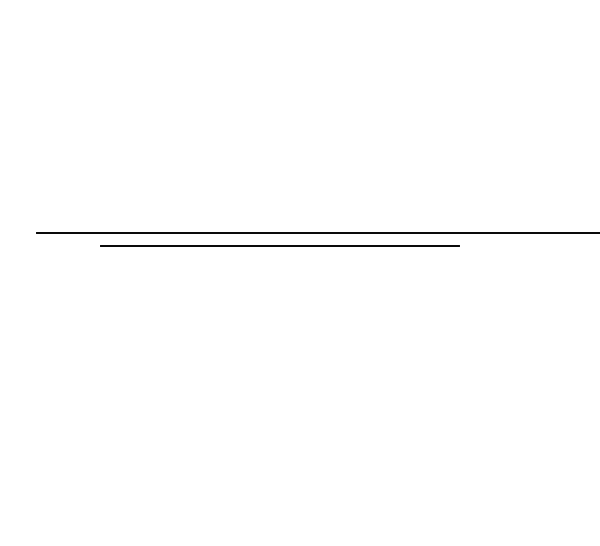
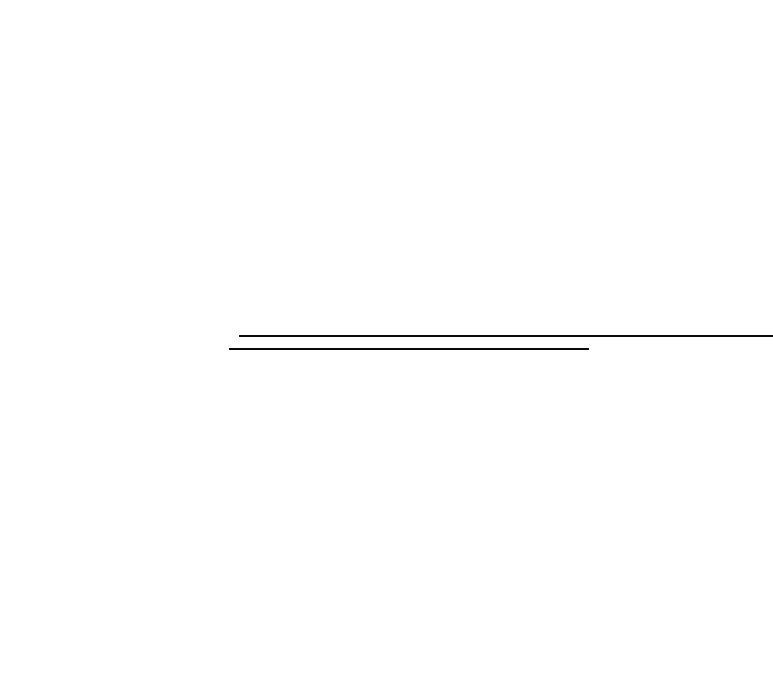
line: (278, 245) -> (408, 348), moved

